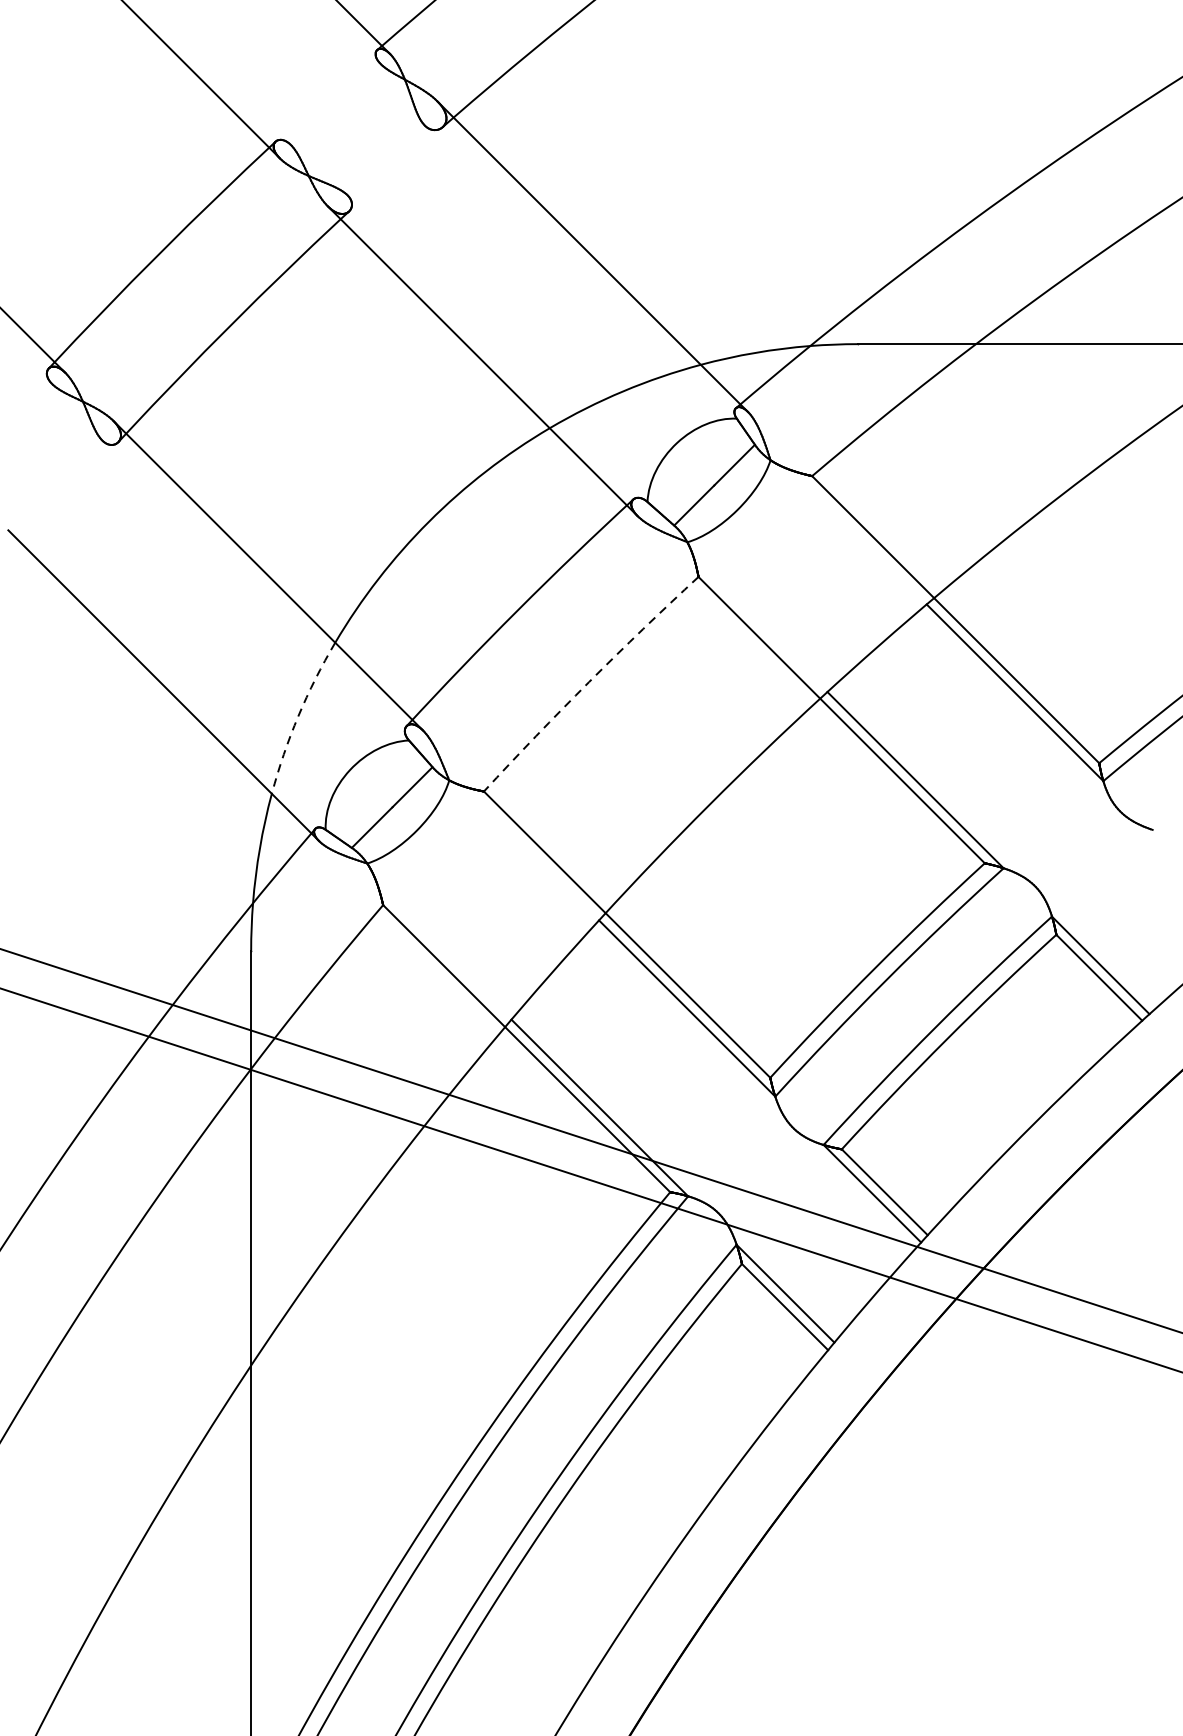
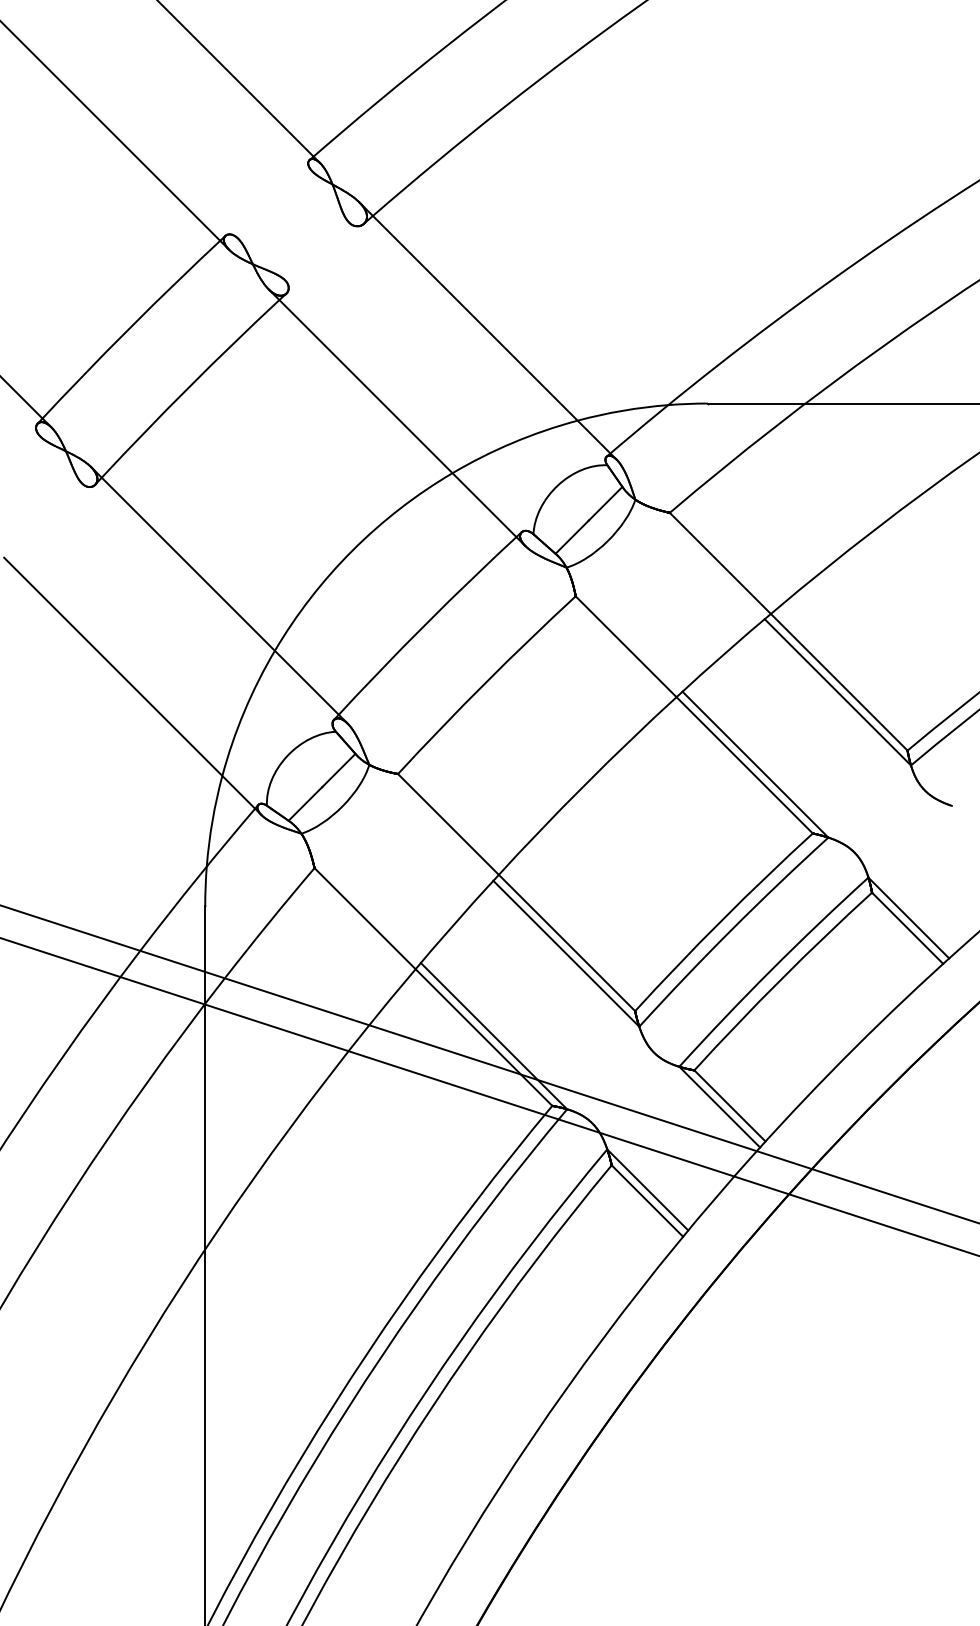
arc: (589, 682) -> (485, 683), dashed -> solid
arc: (298, 715) -> (244, 711), dashed -> solid

